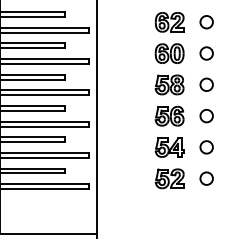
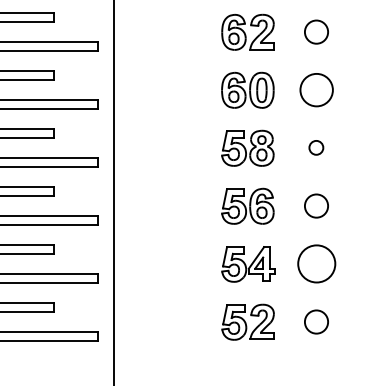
circle: (206, 53) -> (316, 90), size x1.4
circle: (206, 84) -> (316, 147), size x0.6
circle: (206, 147) -> (316, 264), size x1.6

